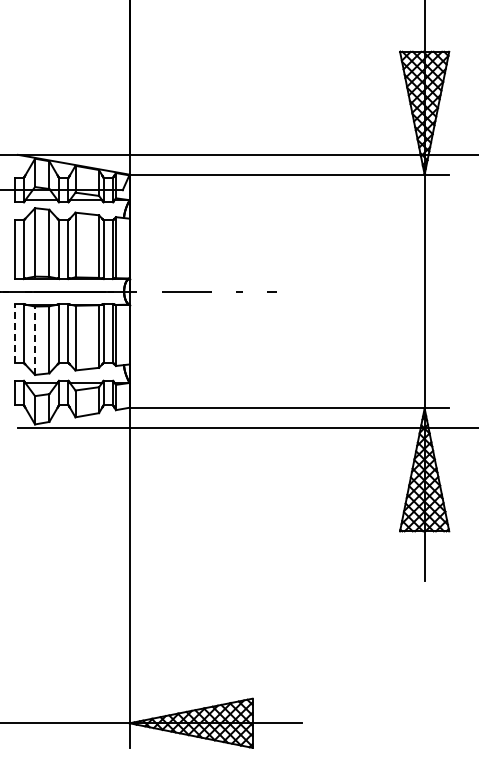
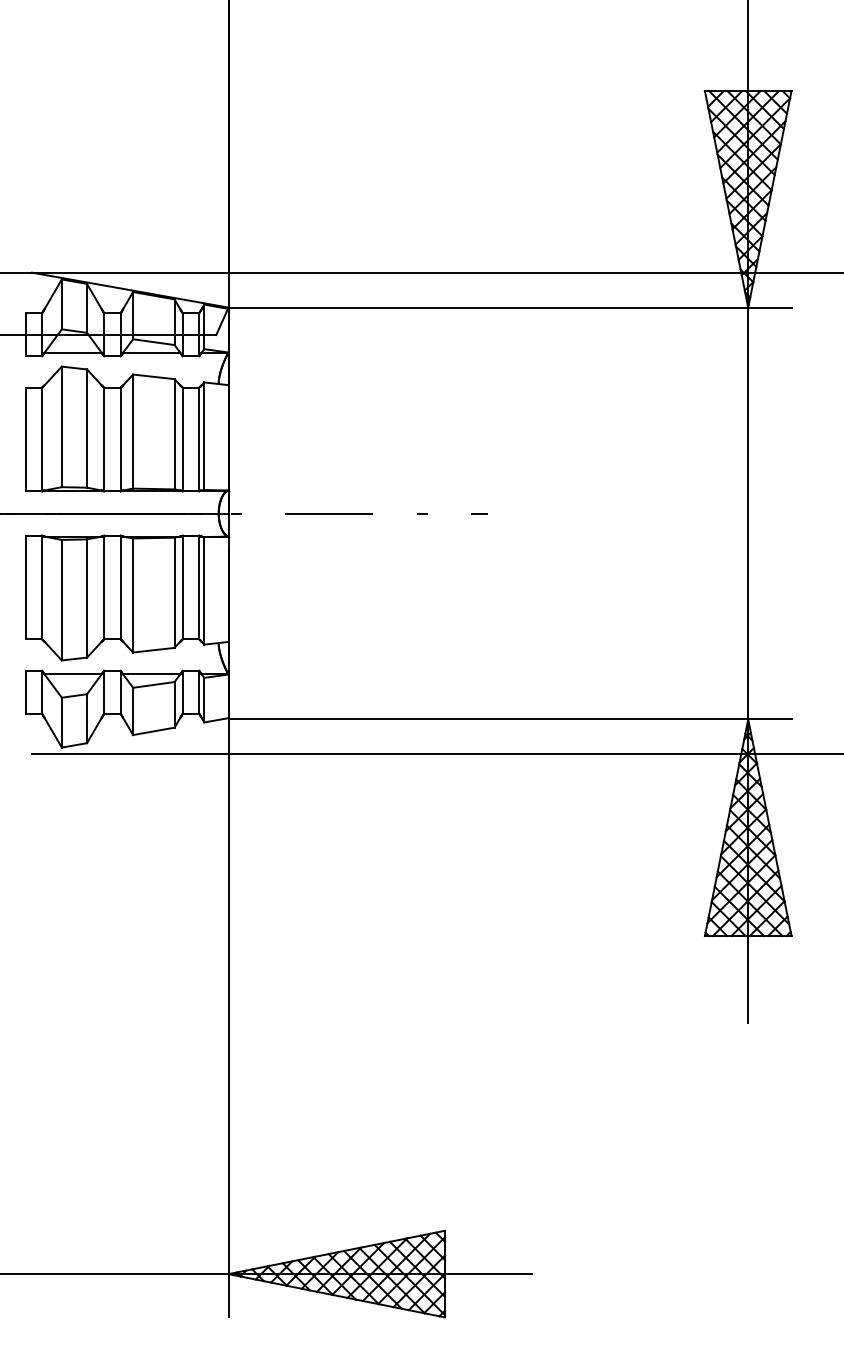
line: (14, 333) -> (25, 587), dashed -> solid
line: (35, 340) -> (62, 599), dashed -> solid

